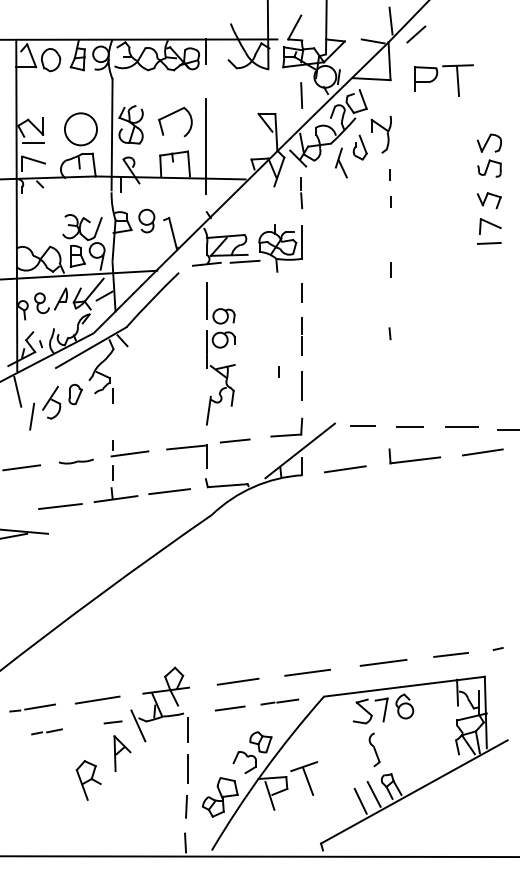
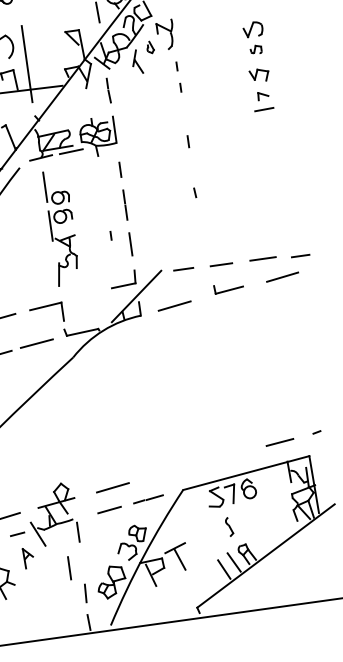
part: (359, 147) -> (149, 47), size x0.6
part: (489, 168) -> (256, 49), size x0.6
part: (490, 226) -> (263, 95), size x0.6
line: (234, 440) -> (82, 295), removed
part: (414, 456) -> (228, 288), size x0.7
line: (383, 662) -> (226, 456), removed
line: (307, 672) -> (167, 472), removed
part: (374, 749) -> (229, 526), size x0.7
part: (122, 753) -> (28, 558), size x0.7
line: (187, 768) -> (69, 567), moved

